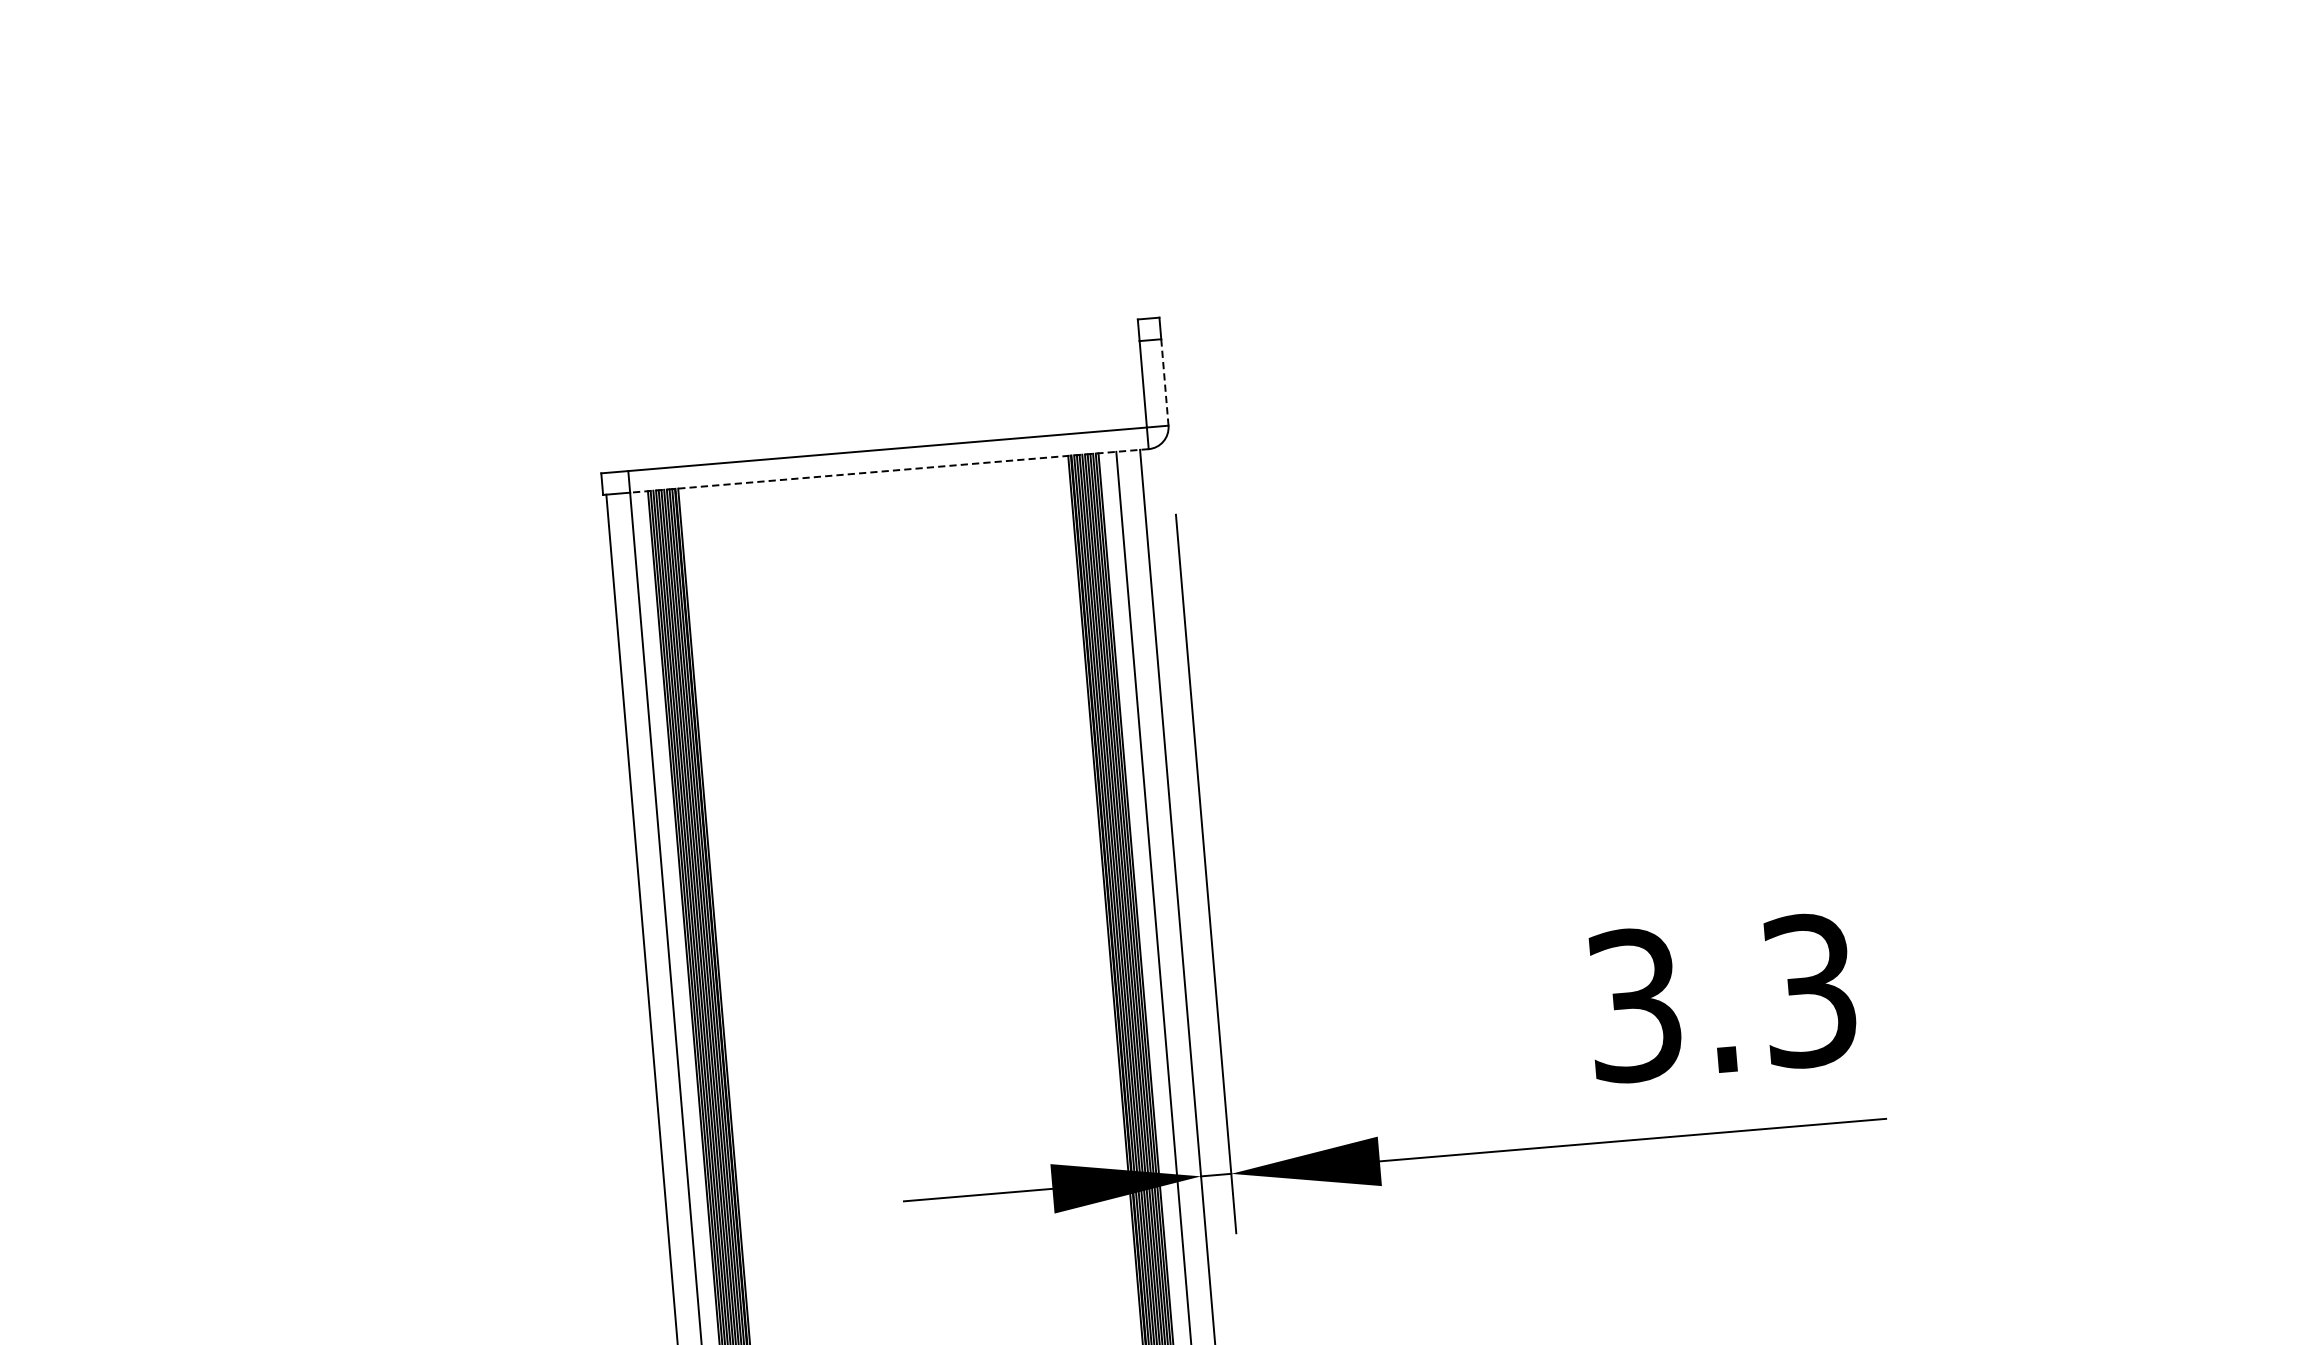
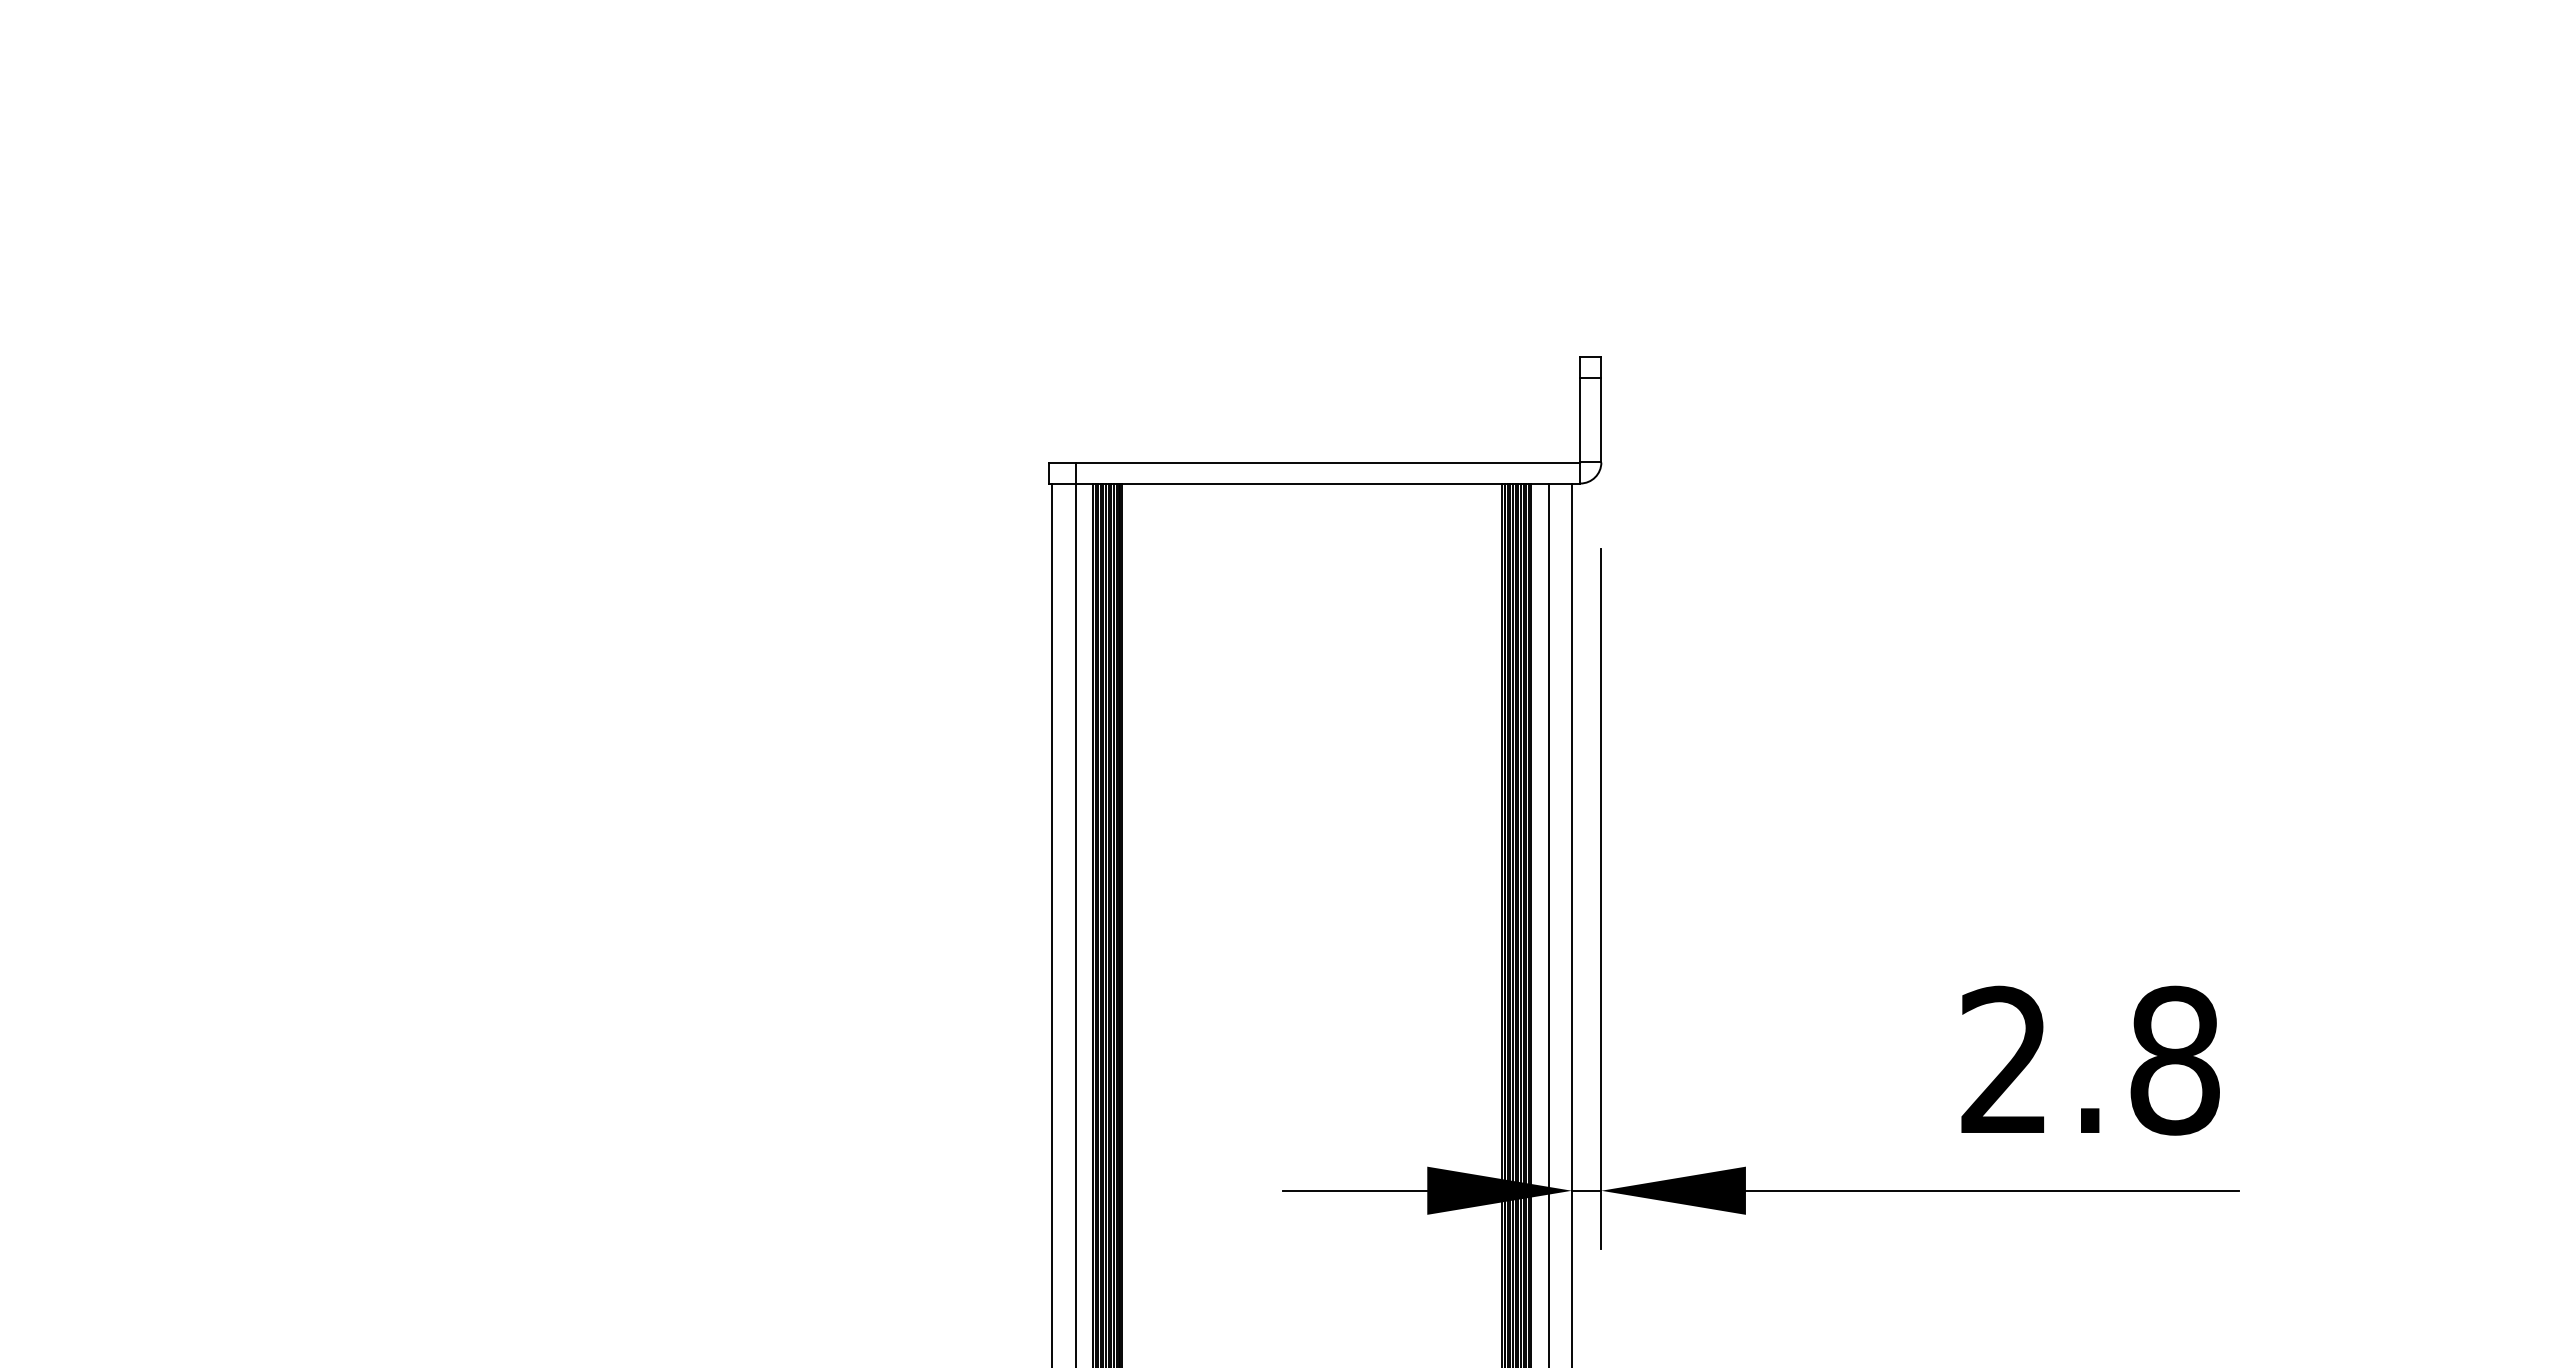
line: (1164, 381) -> (1601, 419), dashed -> solid
line: (888, 470) -> (1327, 483), dashed -> solid
text: (1722, 997) -> (2090, 1060), 3.3 -> 2.8

